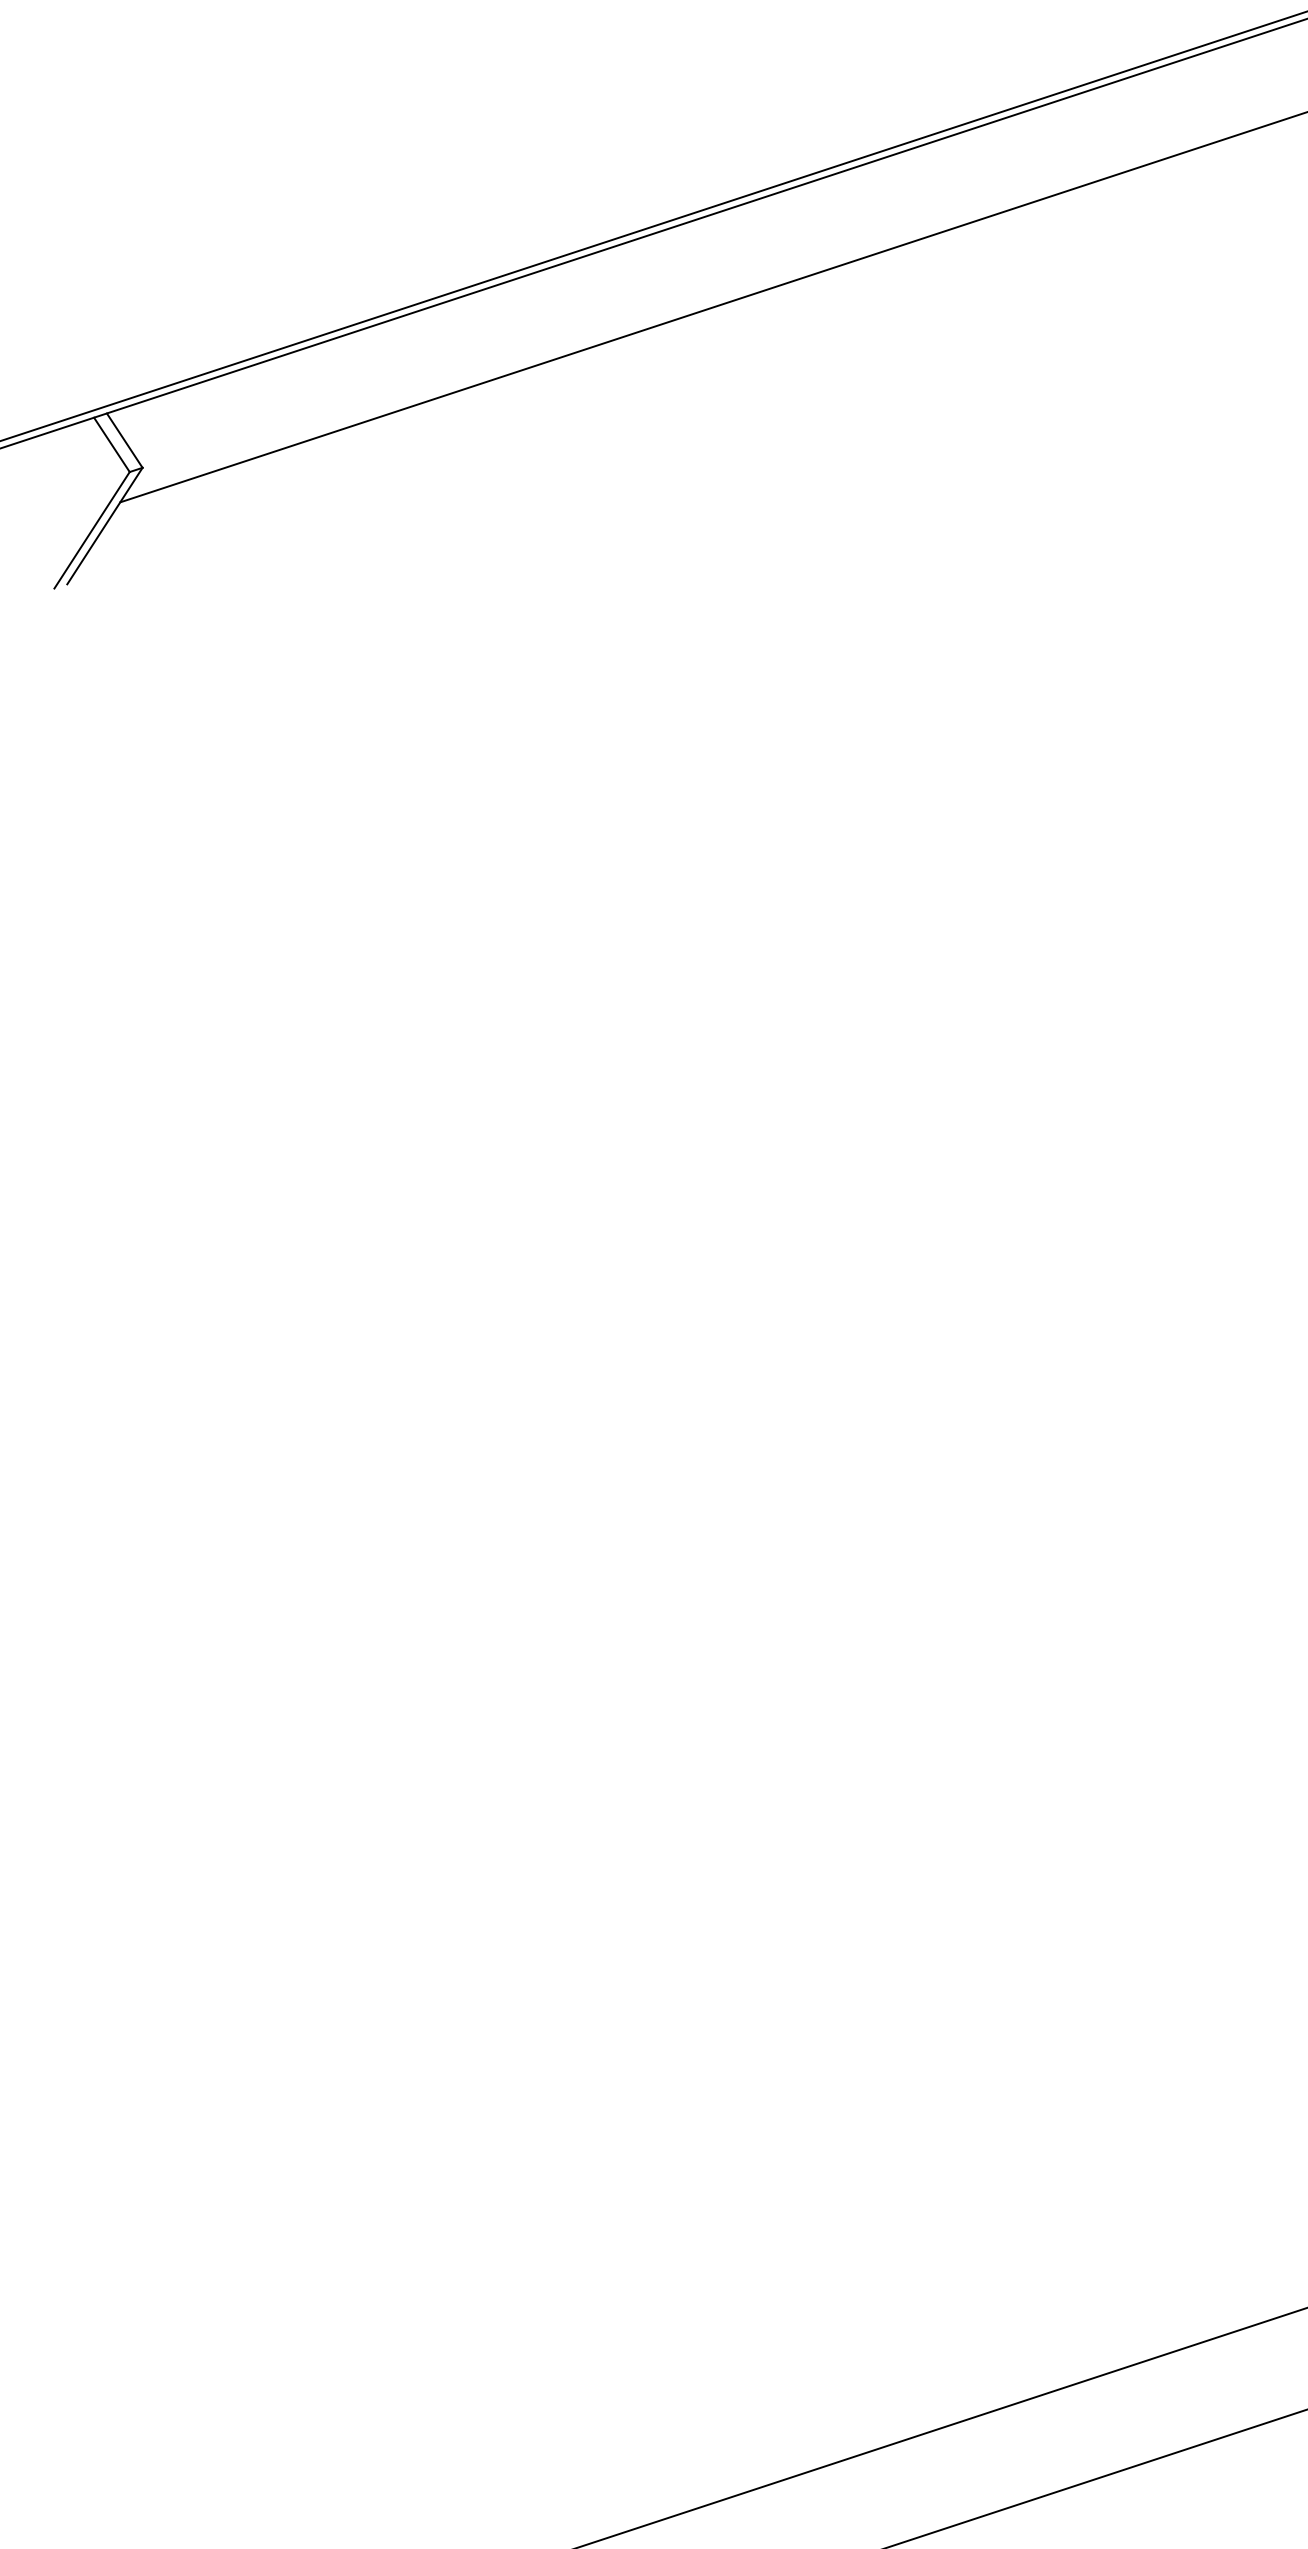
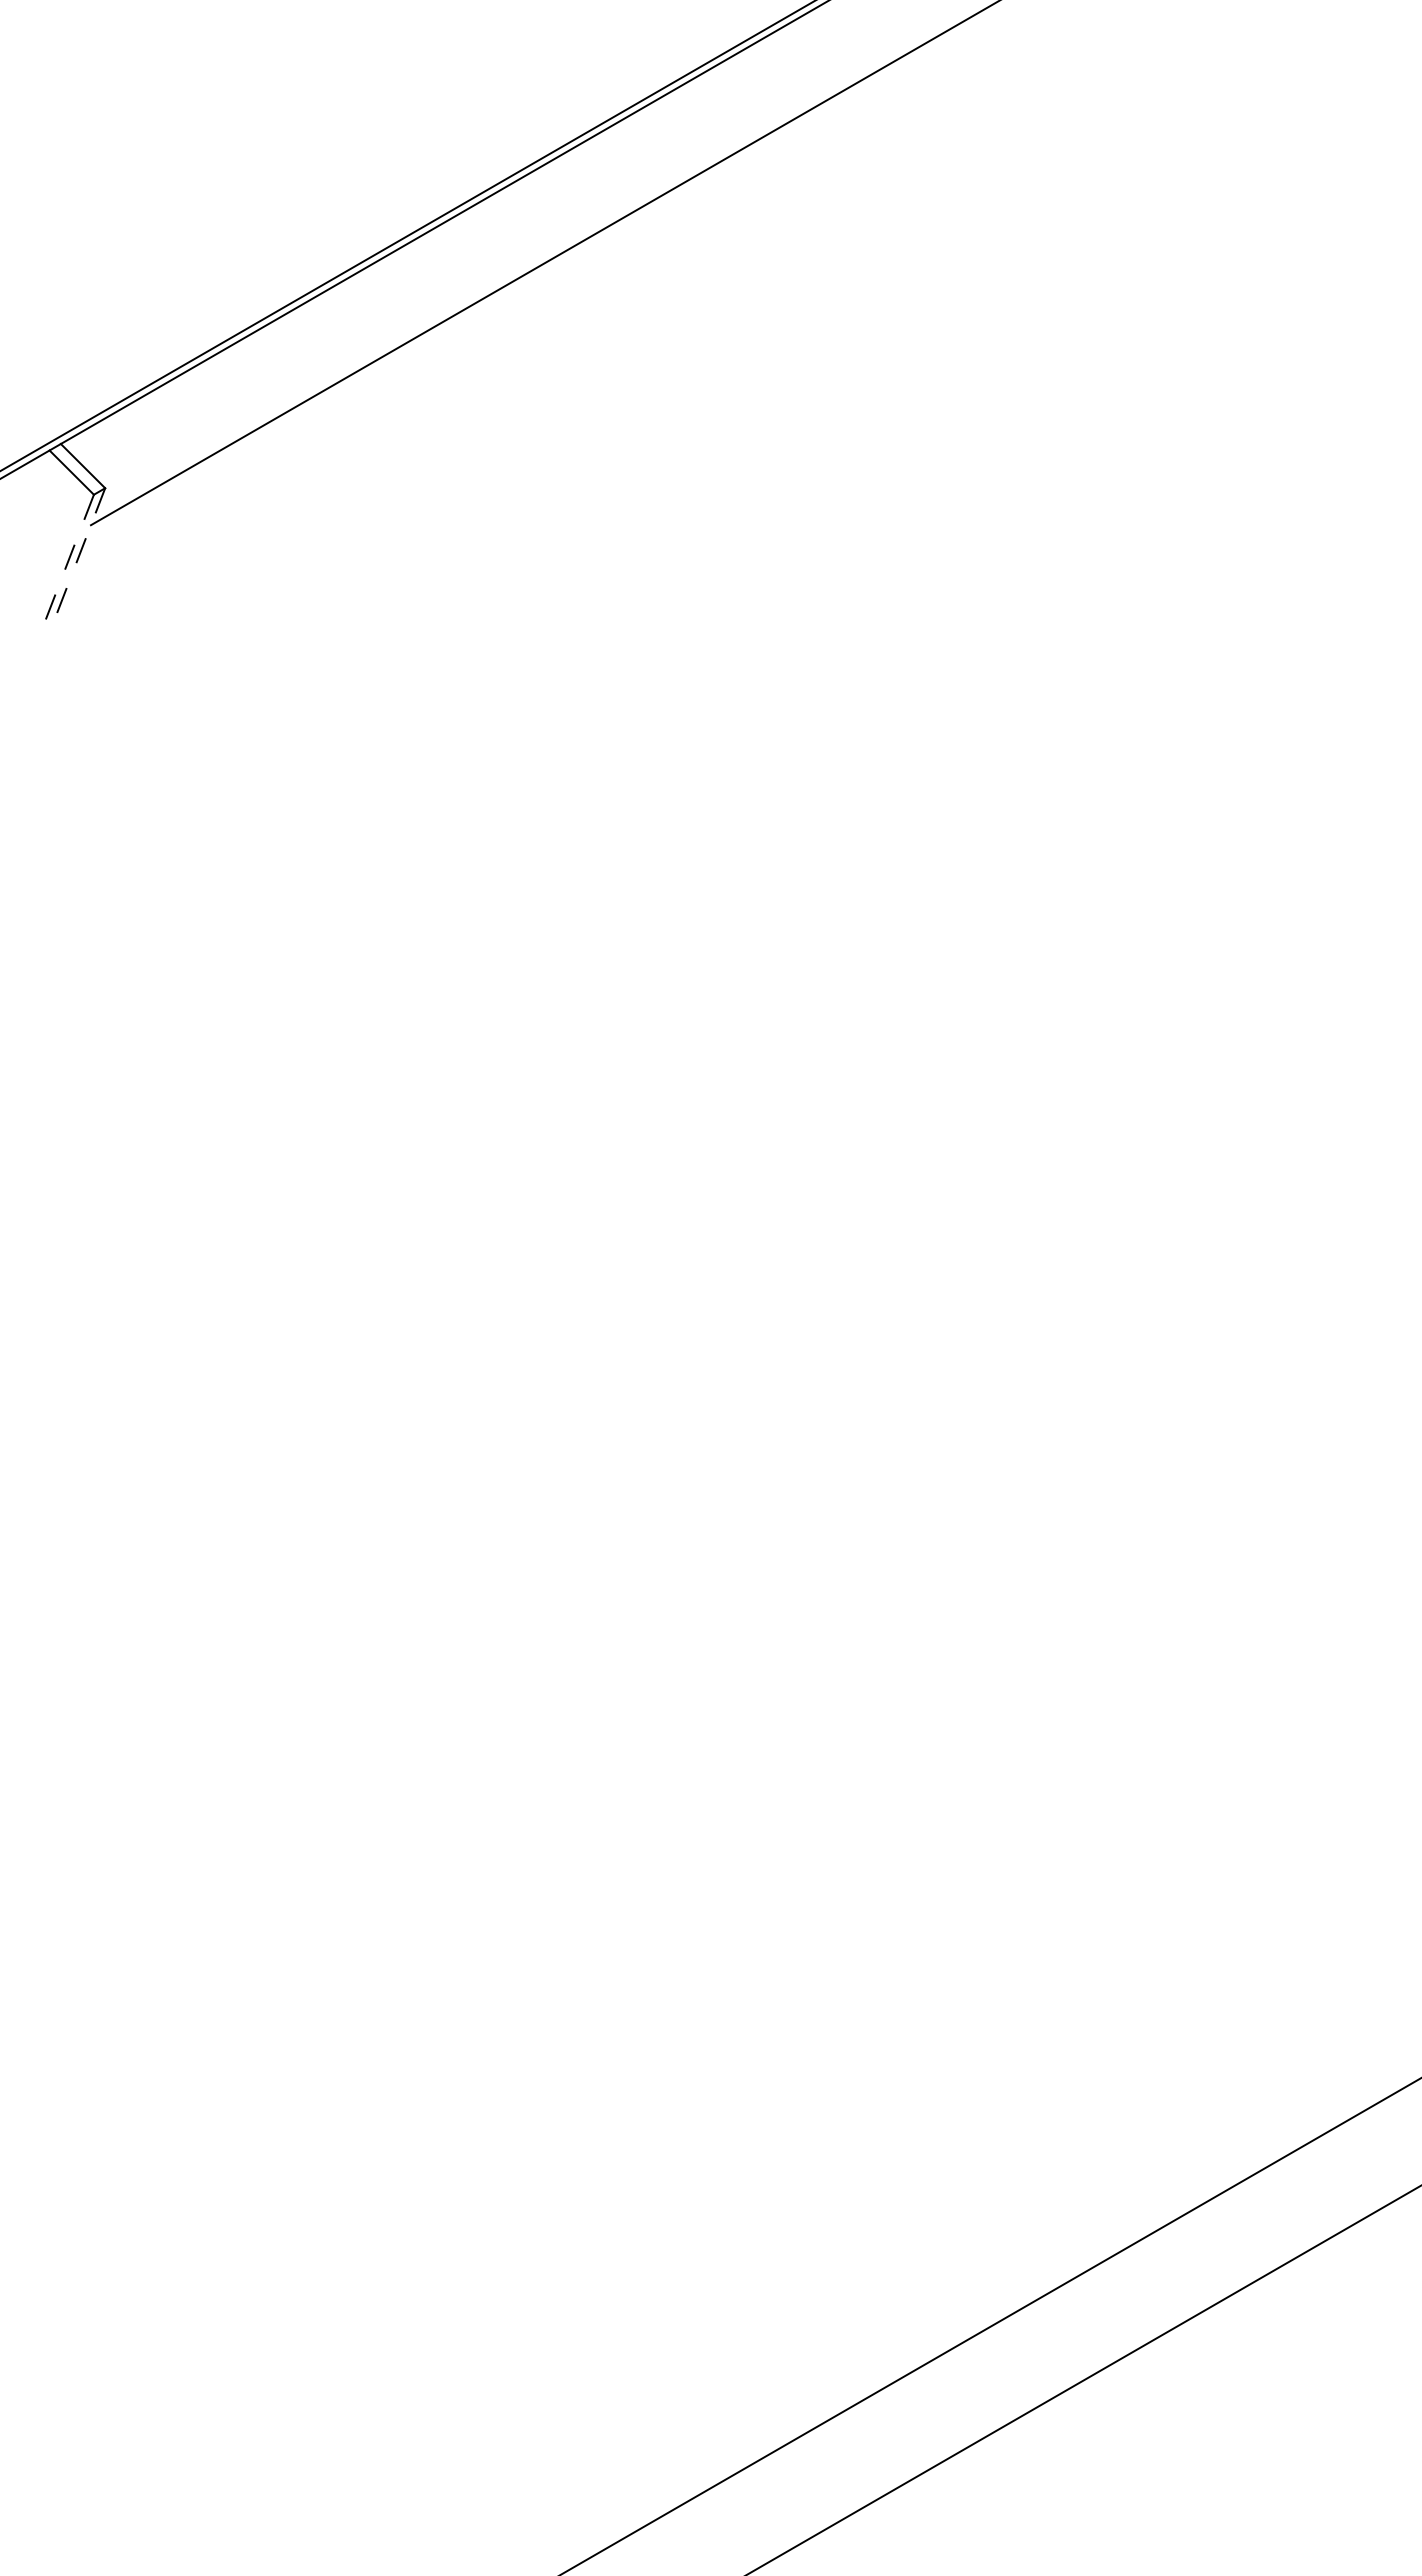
line: (105, 526) -> (81, 550), solid -> dashed
line: (91, 530) -> (69, 557), solid -> dashed

